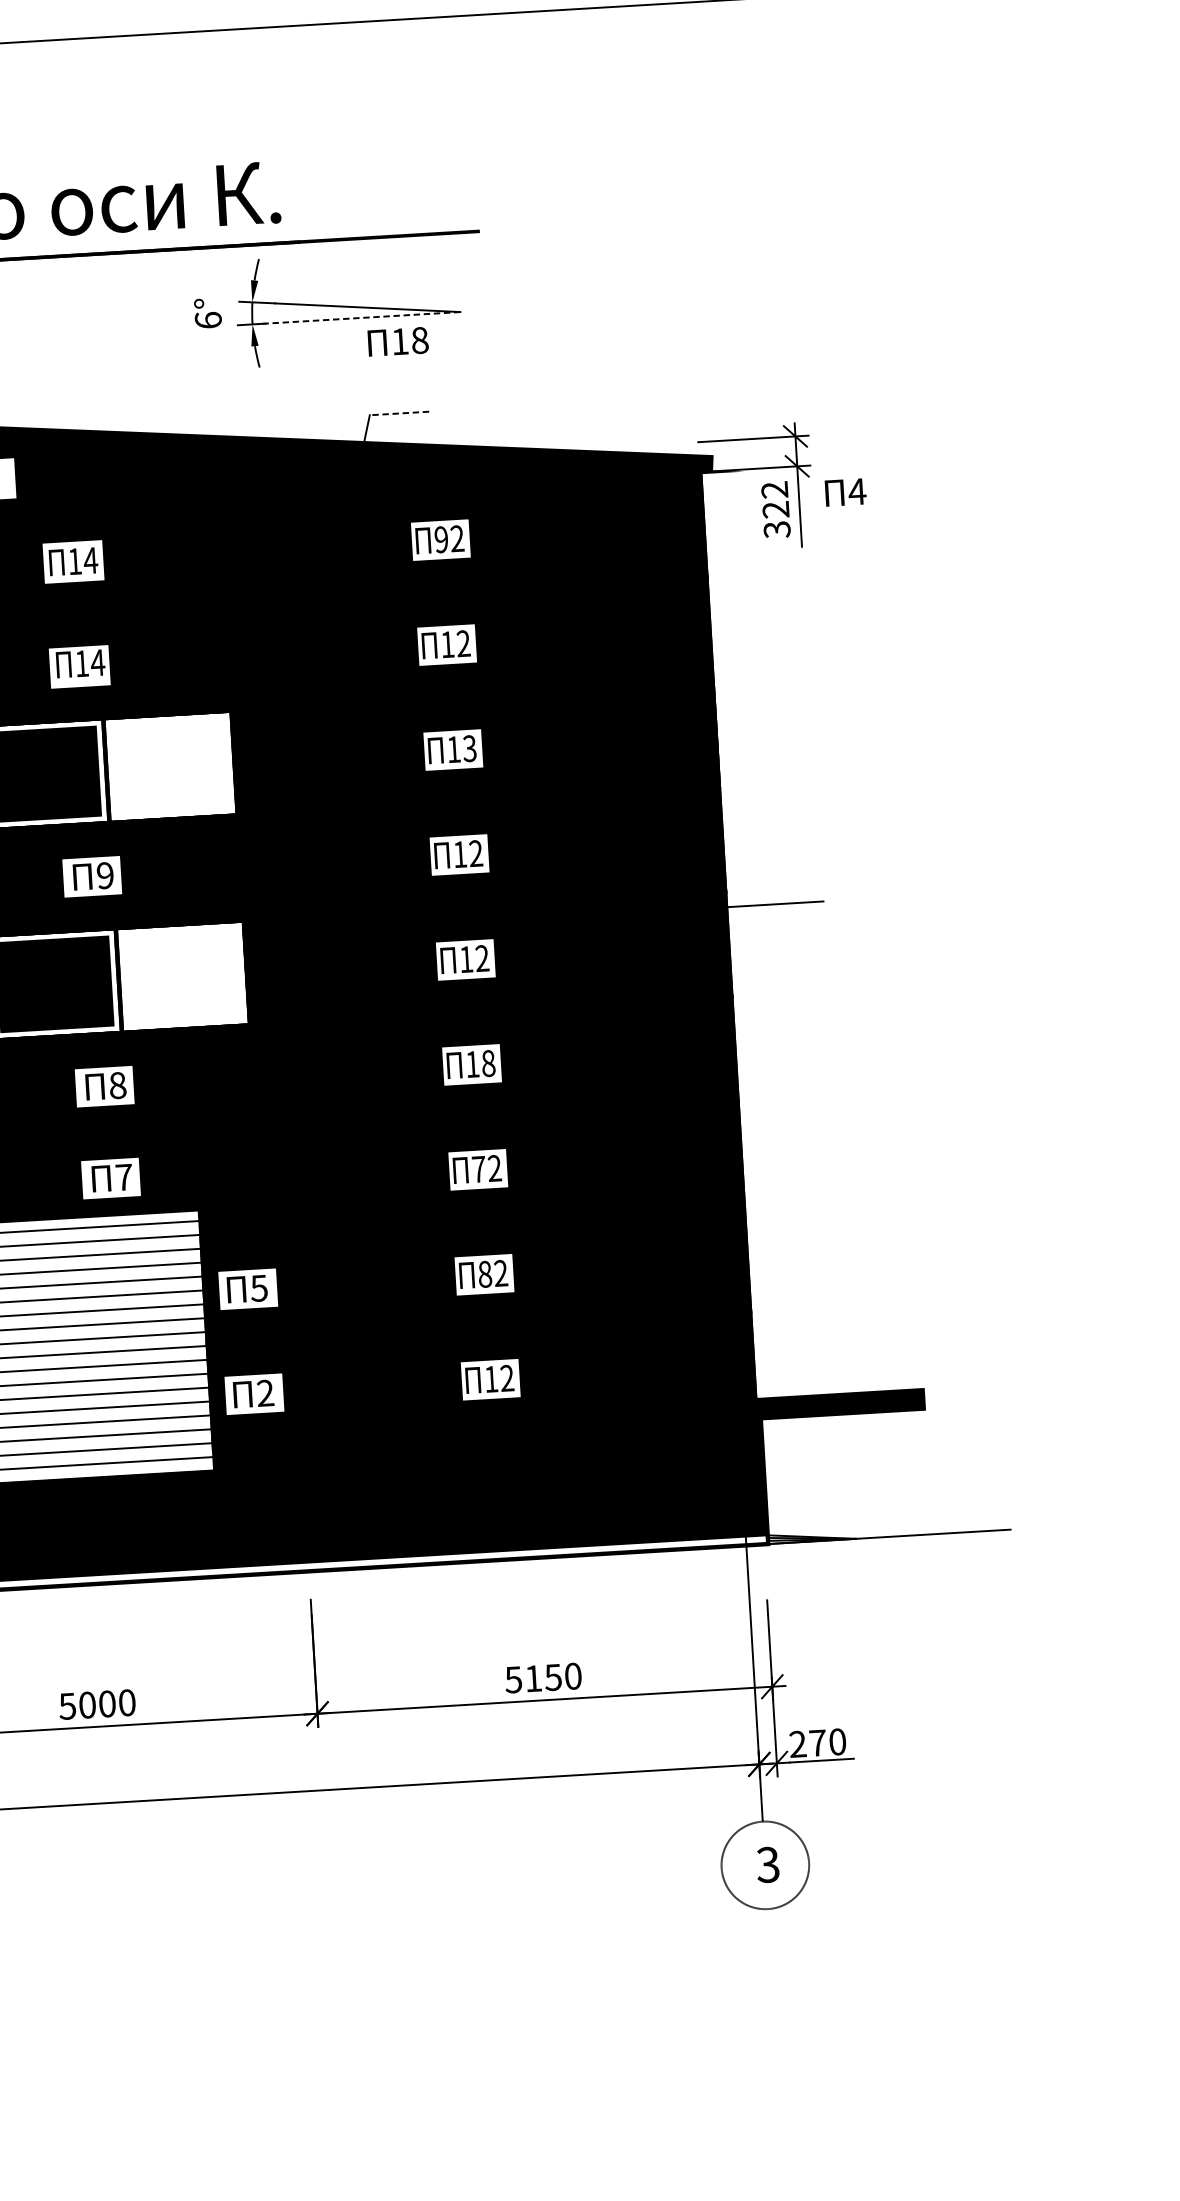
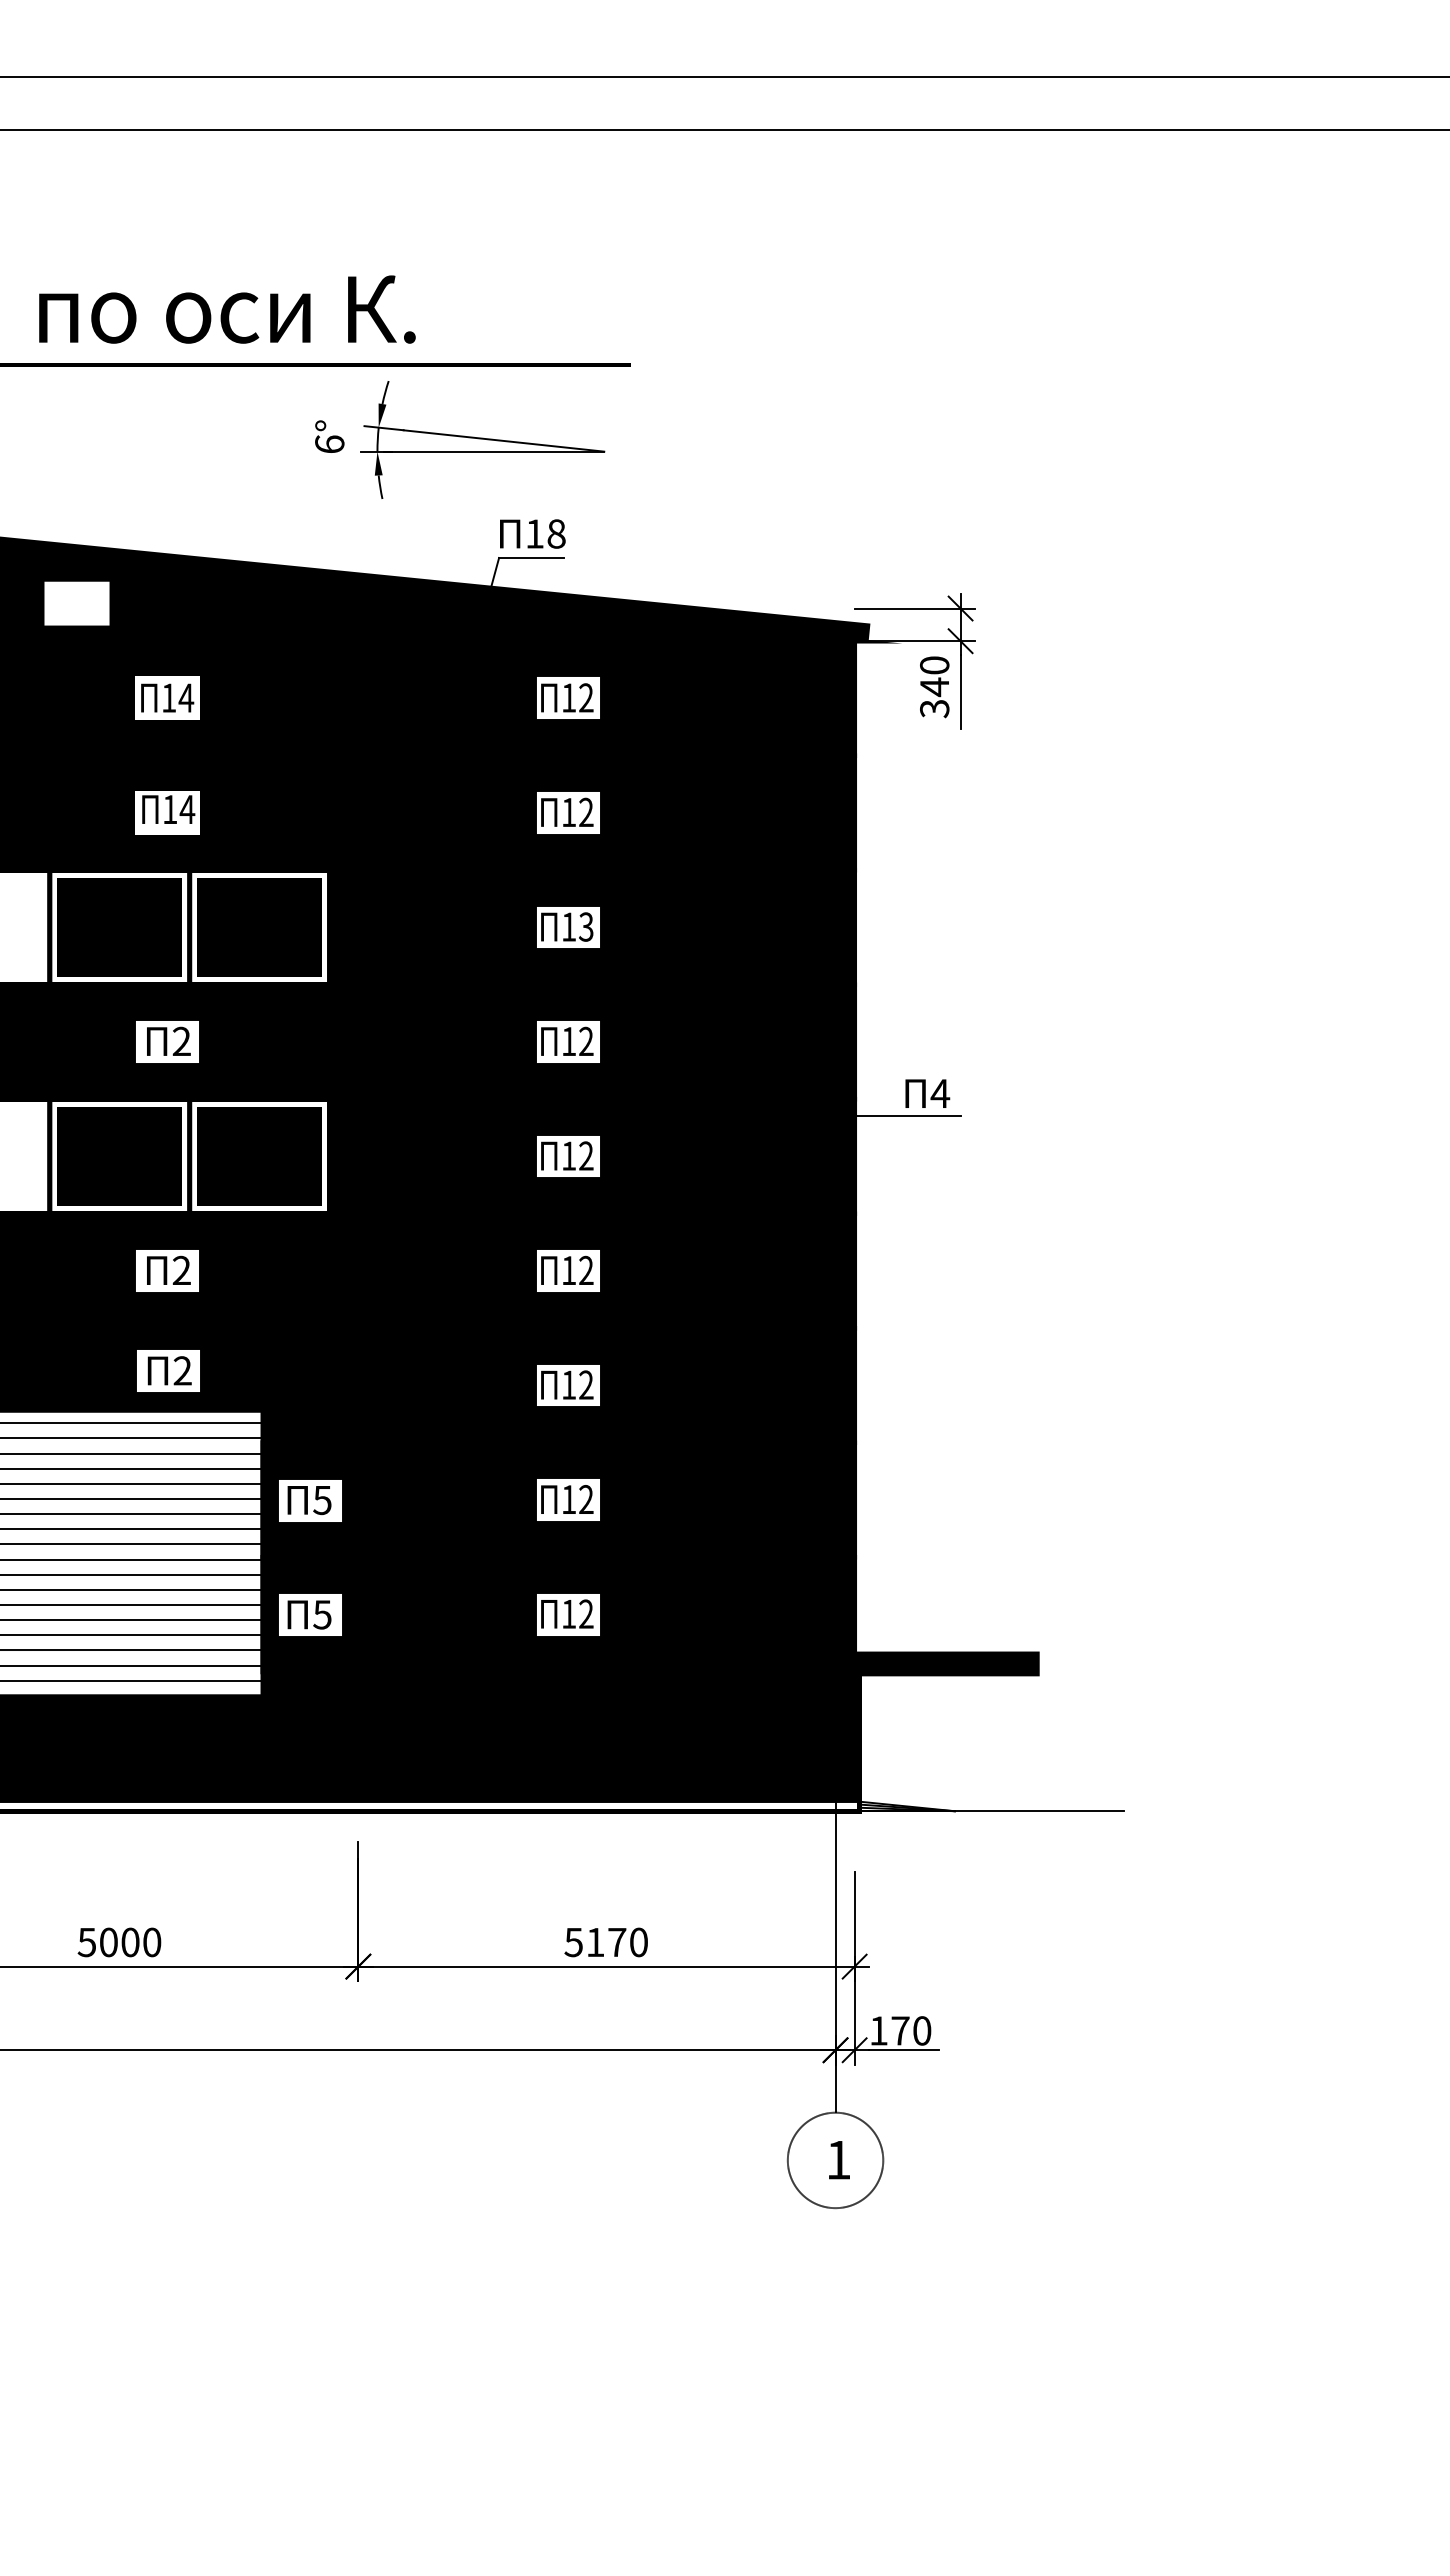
line: (358, 317) -> (493, 451), dashed -> solid
text: (397, 341) -> (532, 533), moved
line: (398, 413) -> (530, 558), dashed -> solid
text: (845, 492) -> (927, 1093), moved
text: (775, 500) -> (934, 676), 322 -> 340
text: (440, 539) -> (568, 697), 92 -> 12
fill: (170, 766) -> (259, 927), added
text: (105, 875) -> (181, 1041), 9 -> 2
fill: (182, 976) -> (259, 1156), added
text: (488, 1063) -> (586, 1270), 18 -> 12
text: (117, 1085) -> (181, 1270), 8 -> 2
text: (479, 1168) -> (569, 1384), 72 -> 12
text: (123, 1177) -> (182, 1370), 7 -> 2
text: (485, 1274) -> (569, 1499), 82 -> 12
text: (265, 1393) -> (322, 1614), 2 -> 5
text: (552, 1677) -> (616, 1942), 5150 -> 5170
text: (797, 1743) -> (878, 2030), 270 -> 170
text: (768, 1864) -> (838, 2159), 3 -> 1

